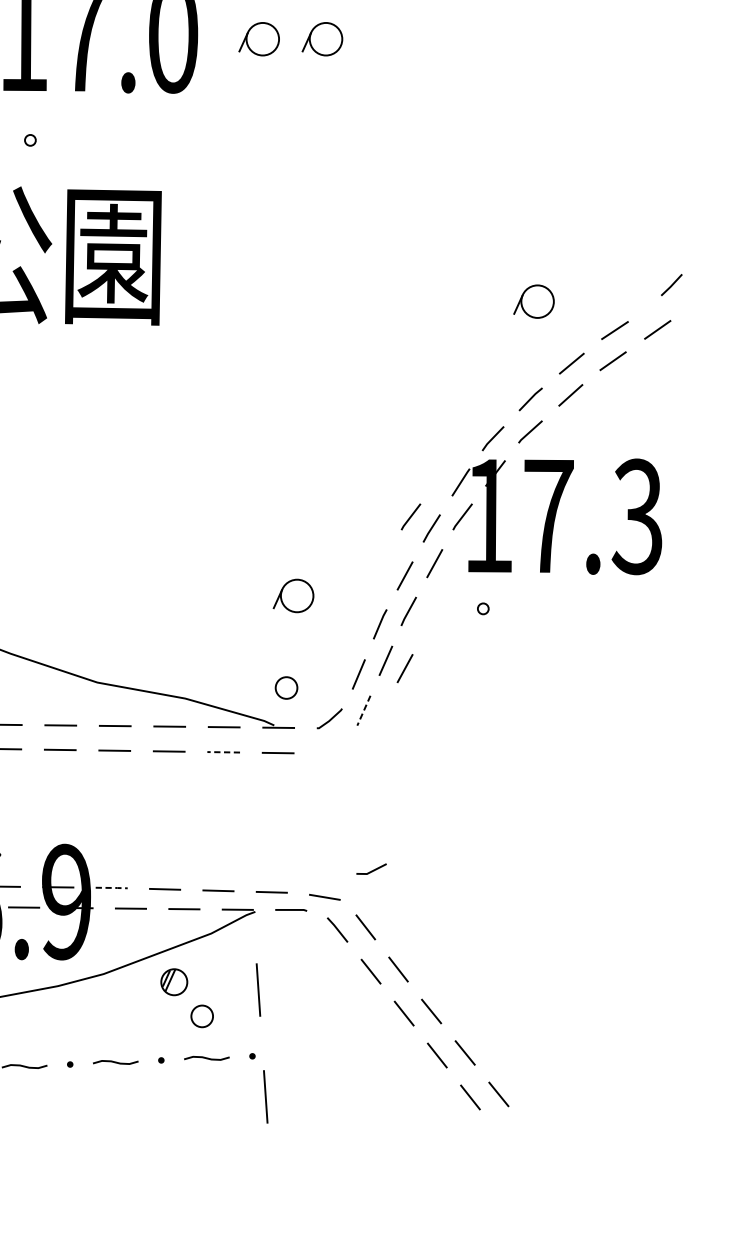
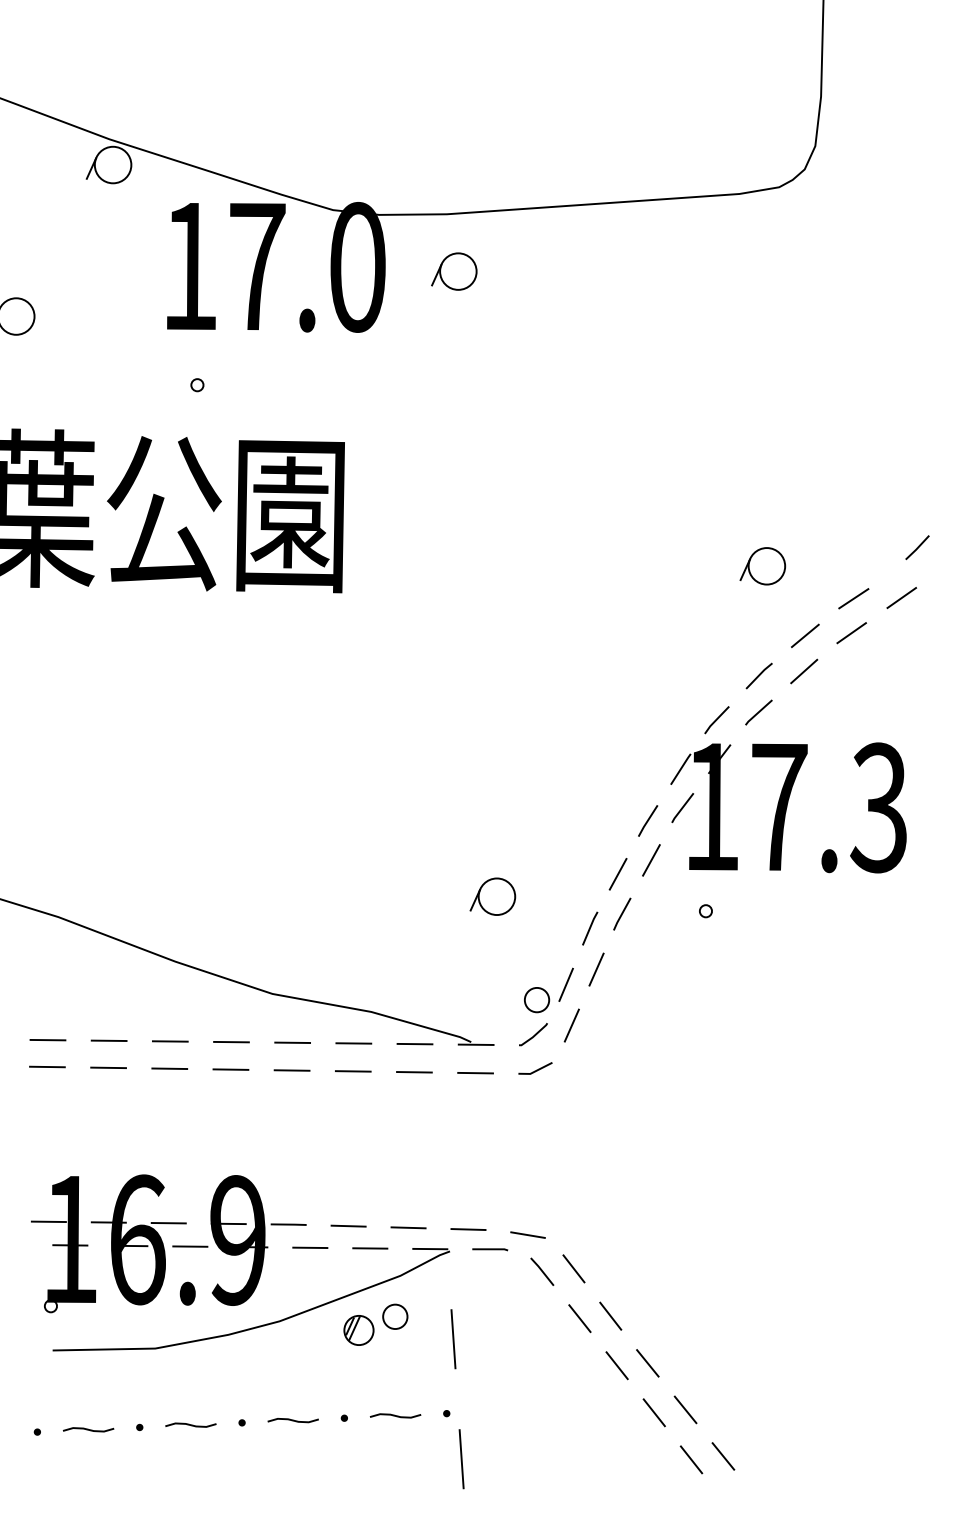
part: (322, 39) -> (525, 271), removed
line: (410, 517) -> (624, 808), removed
line: (404, 668) -> (617, 978), removed
circle: (286, 688) -> (537, 1000), moved
line: (363, 711) -> (571, 1026), dashed -> solid
line: (222, 752) -> (413, 1072), dashed -> solid
line: (372, 870) -> (536, 1069), moved
line: (112, 887) -> (289, 1224), dashed -> solid
circle: (202, 1016) -> (395, 1316), moved

